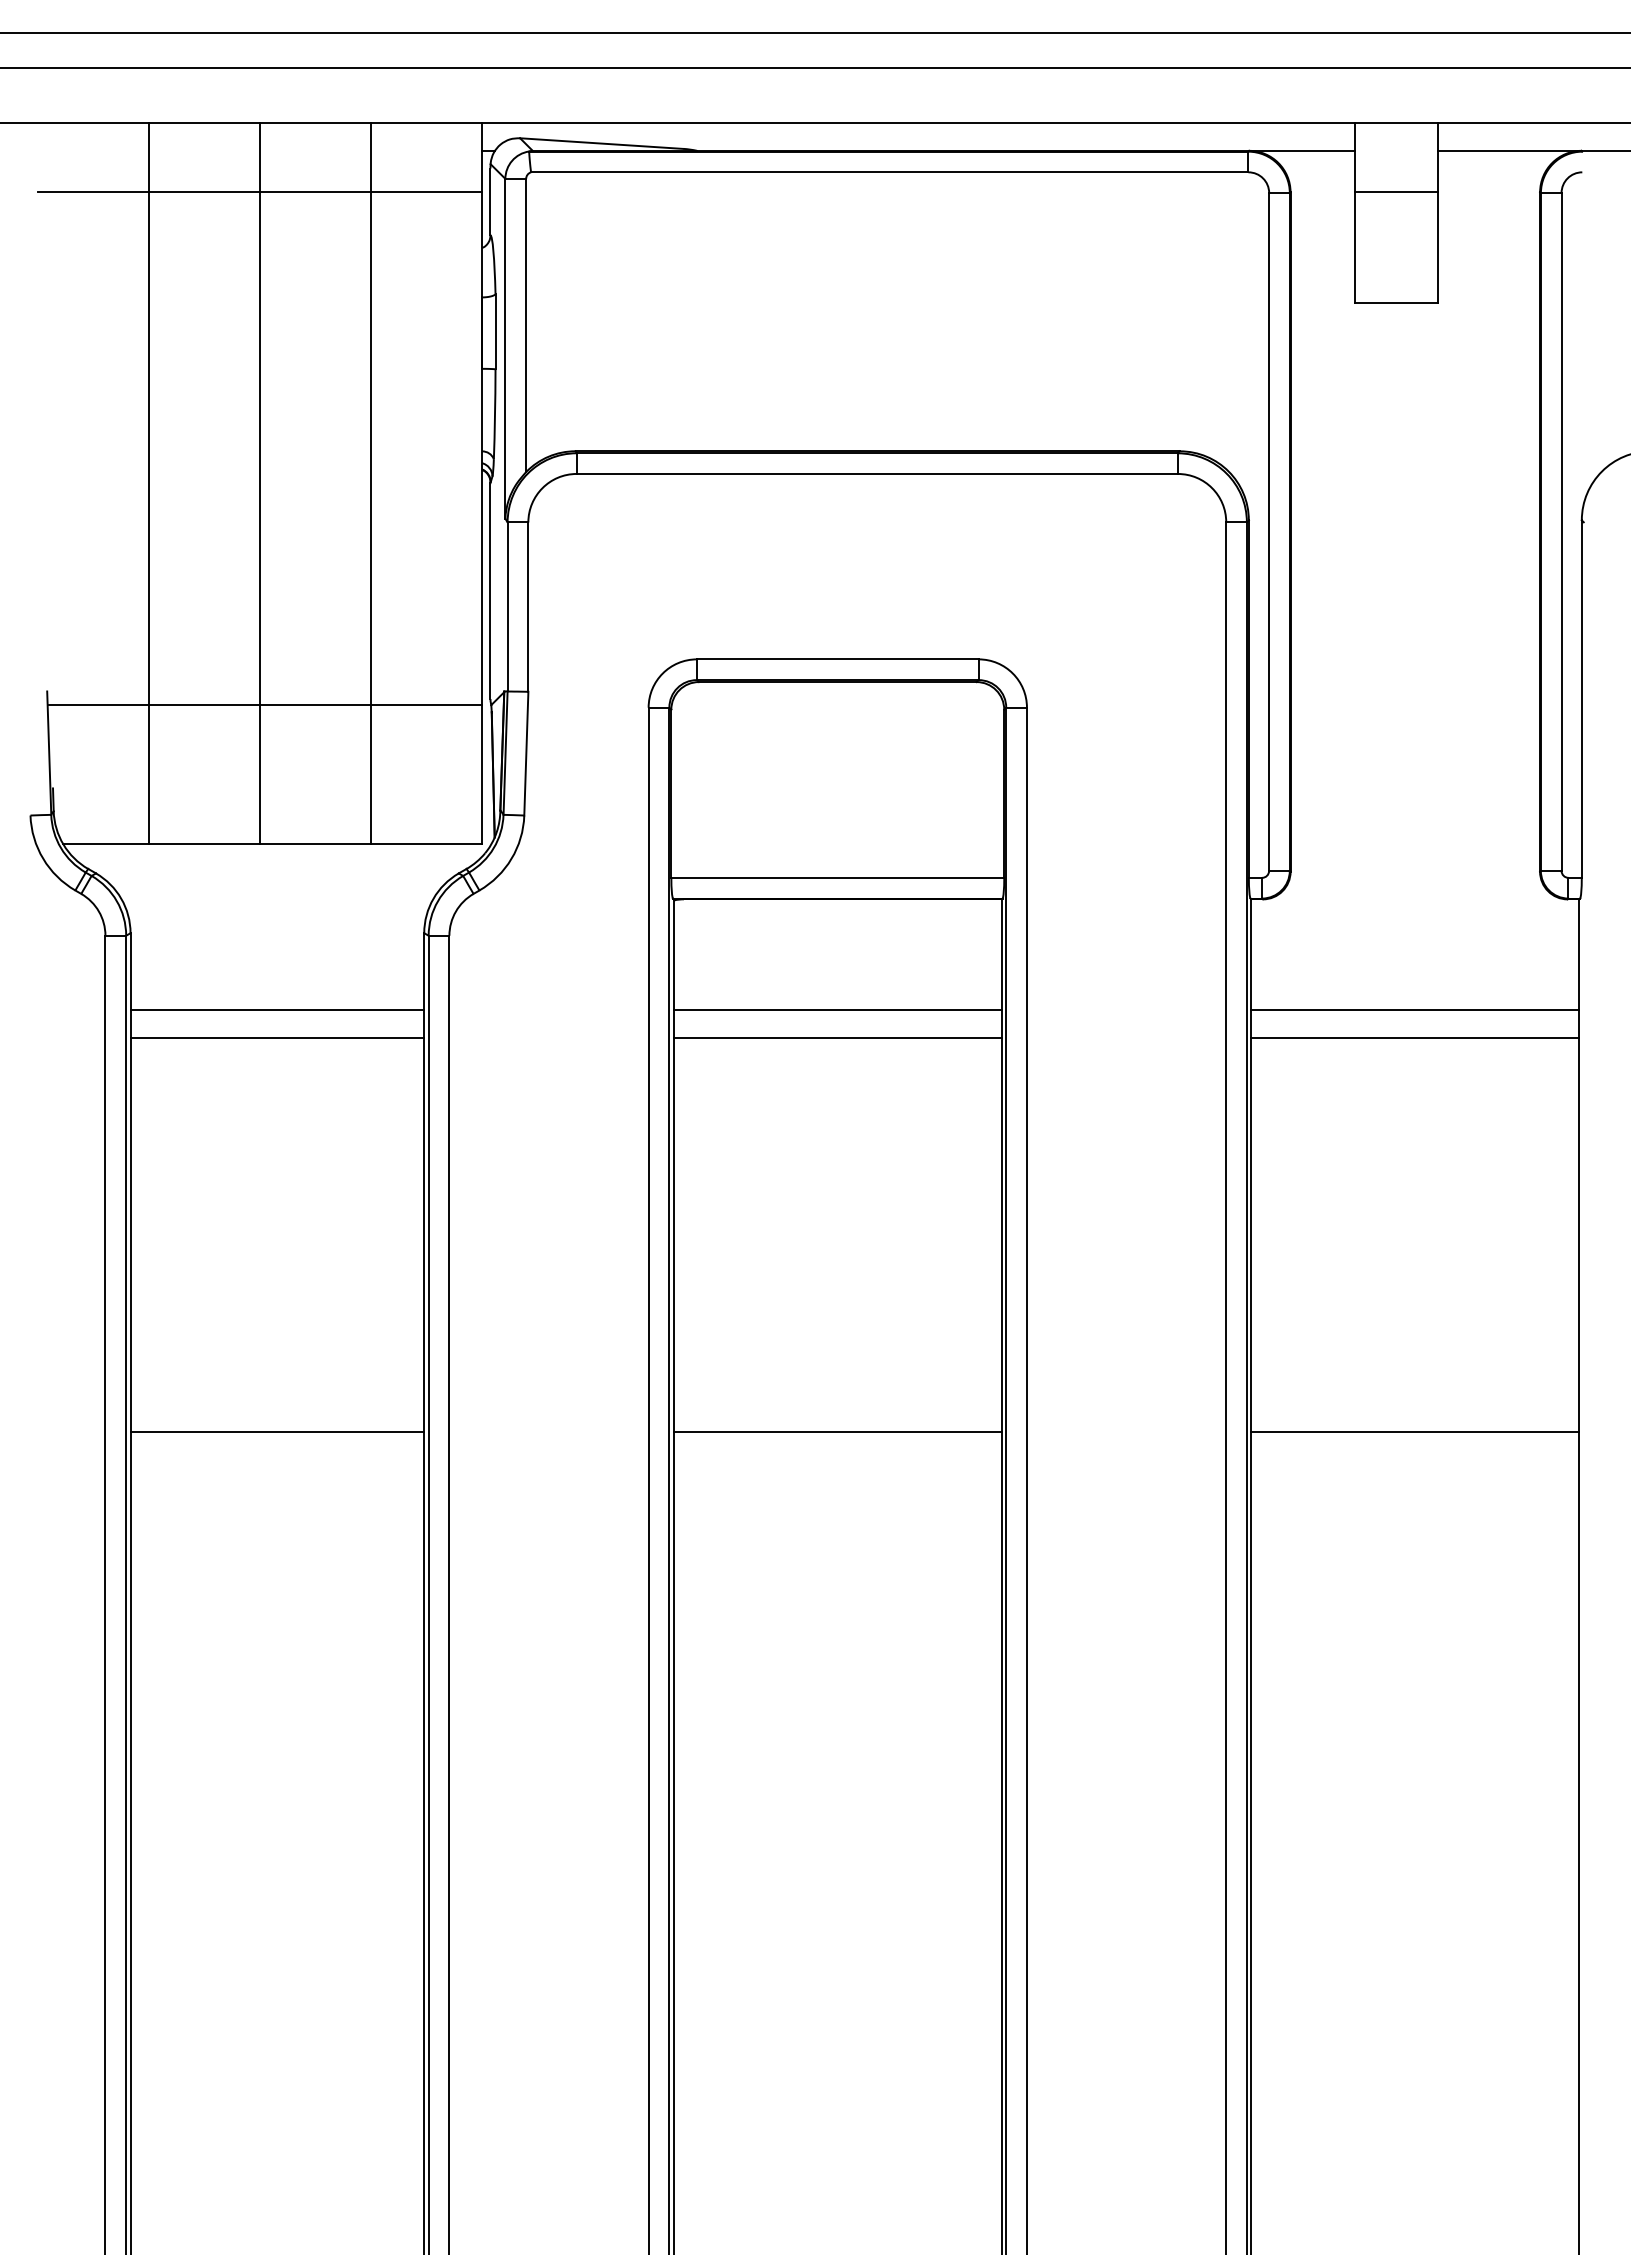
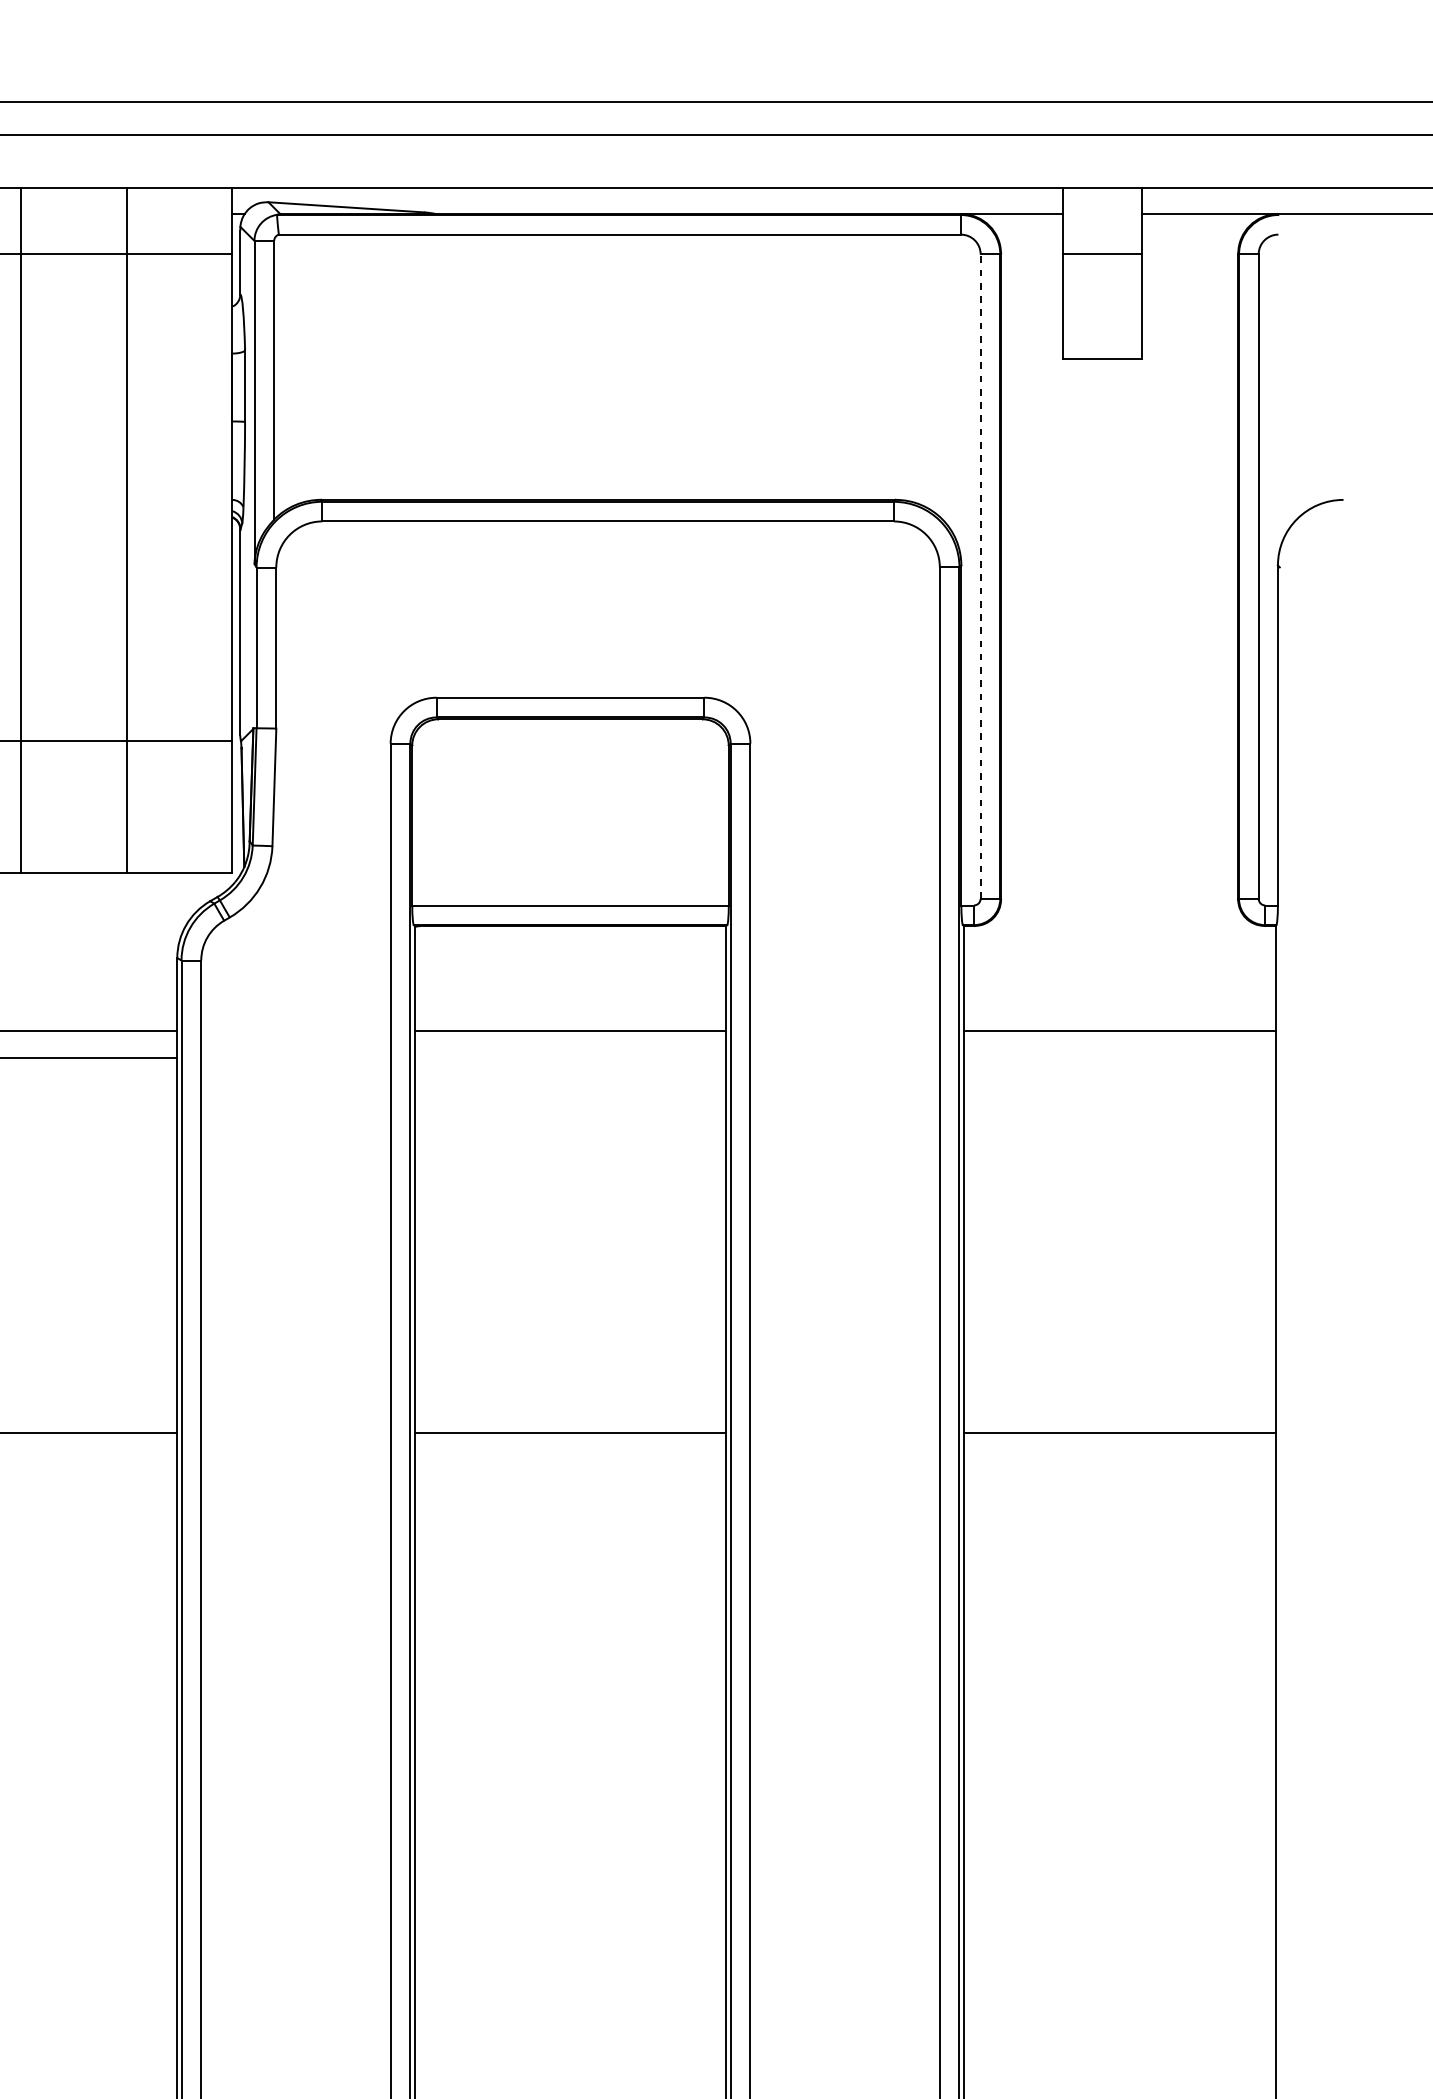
line: (1269, 532) -> (980, 577), solid -> dashed
line: (837, 1037) -> (570, 1057), removed
line: (1415, 1037) -> (1119, 1057), removed

